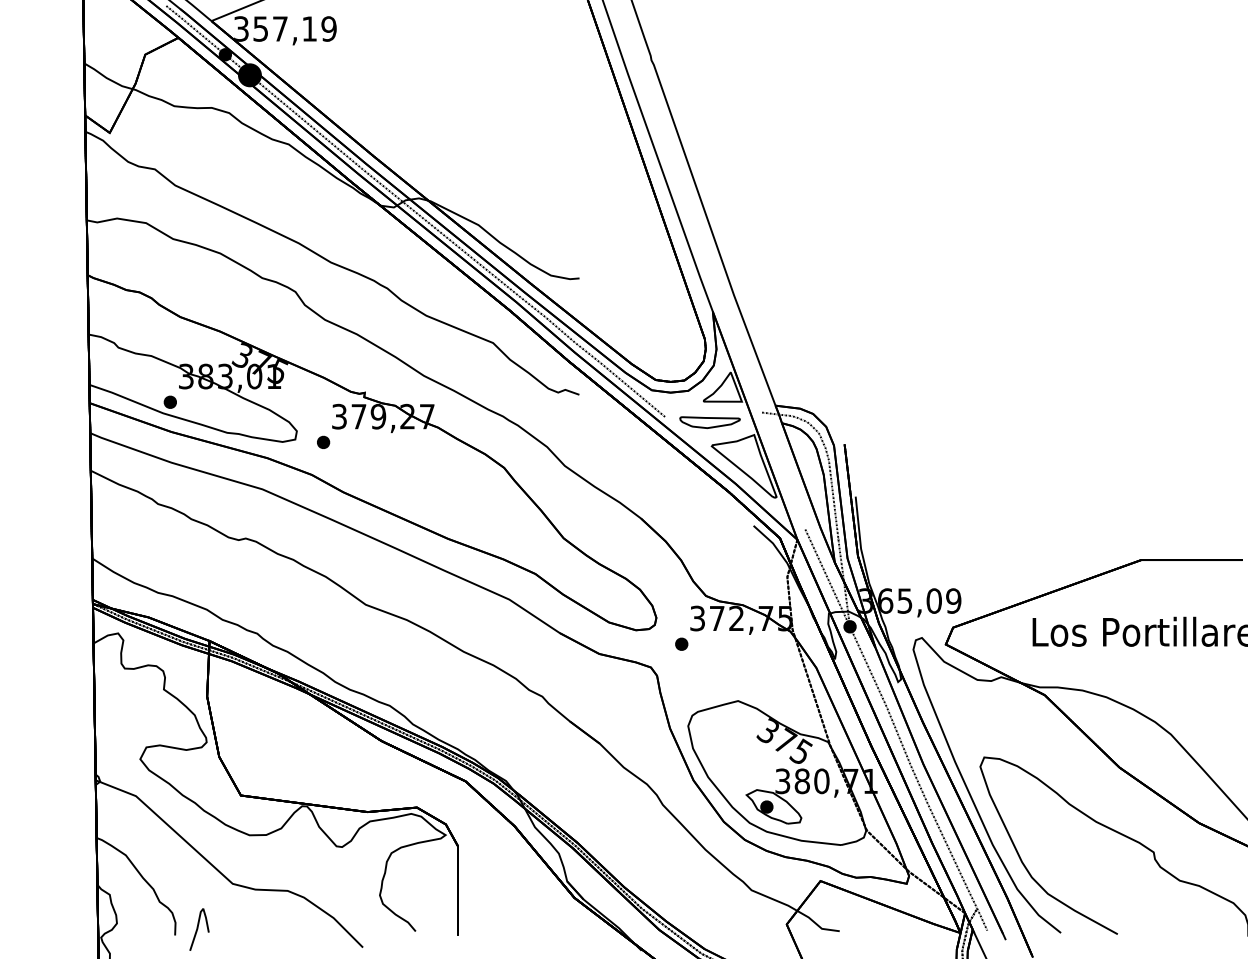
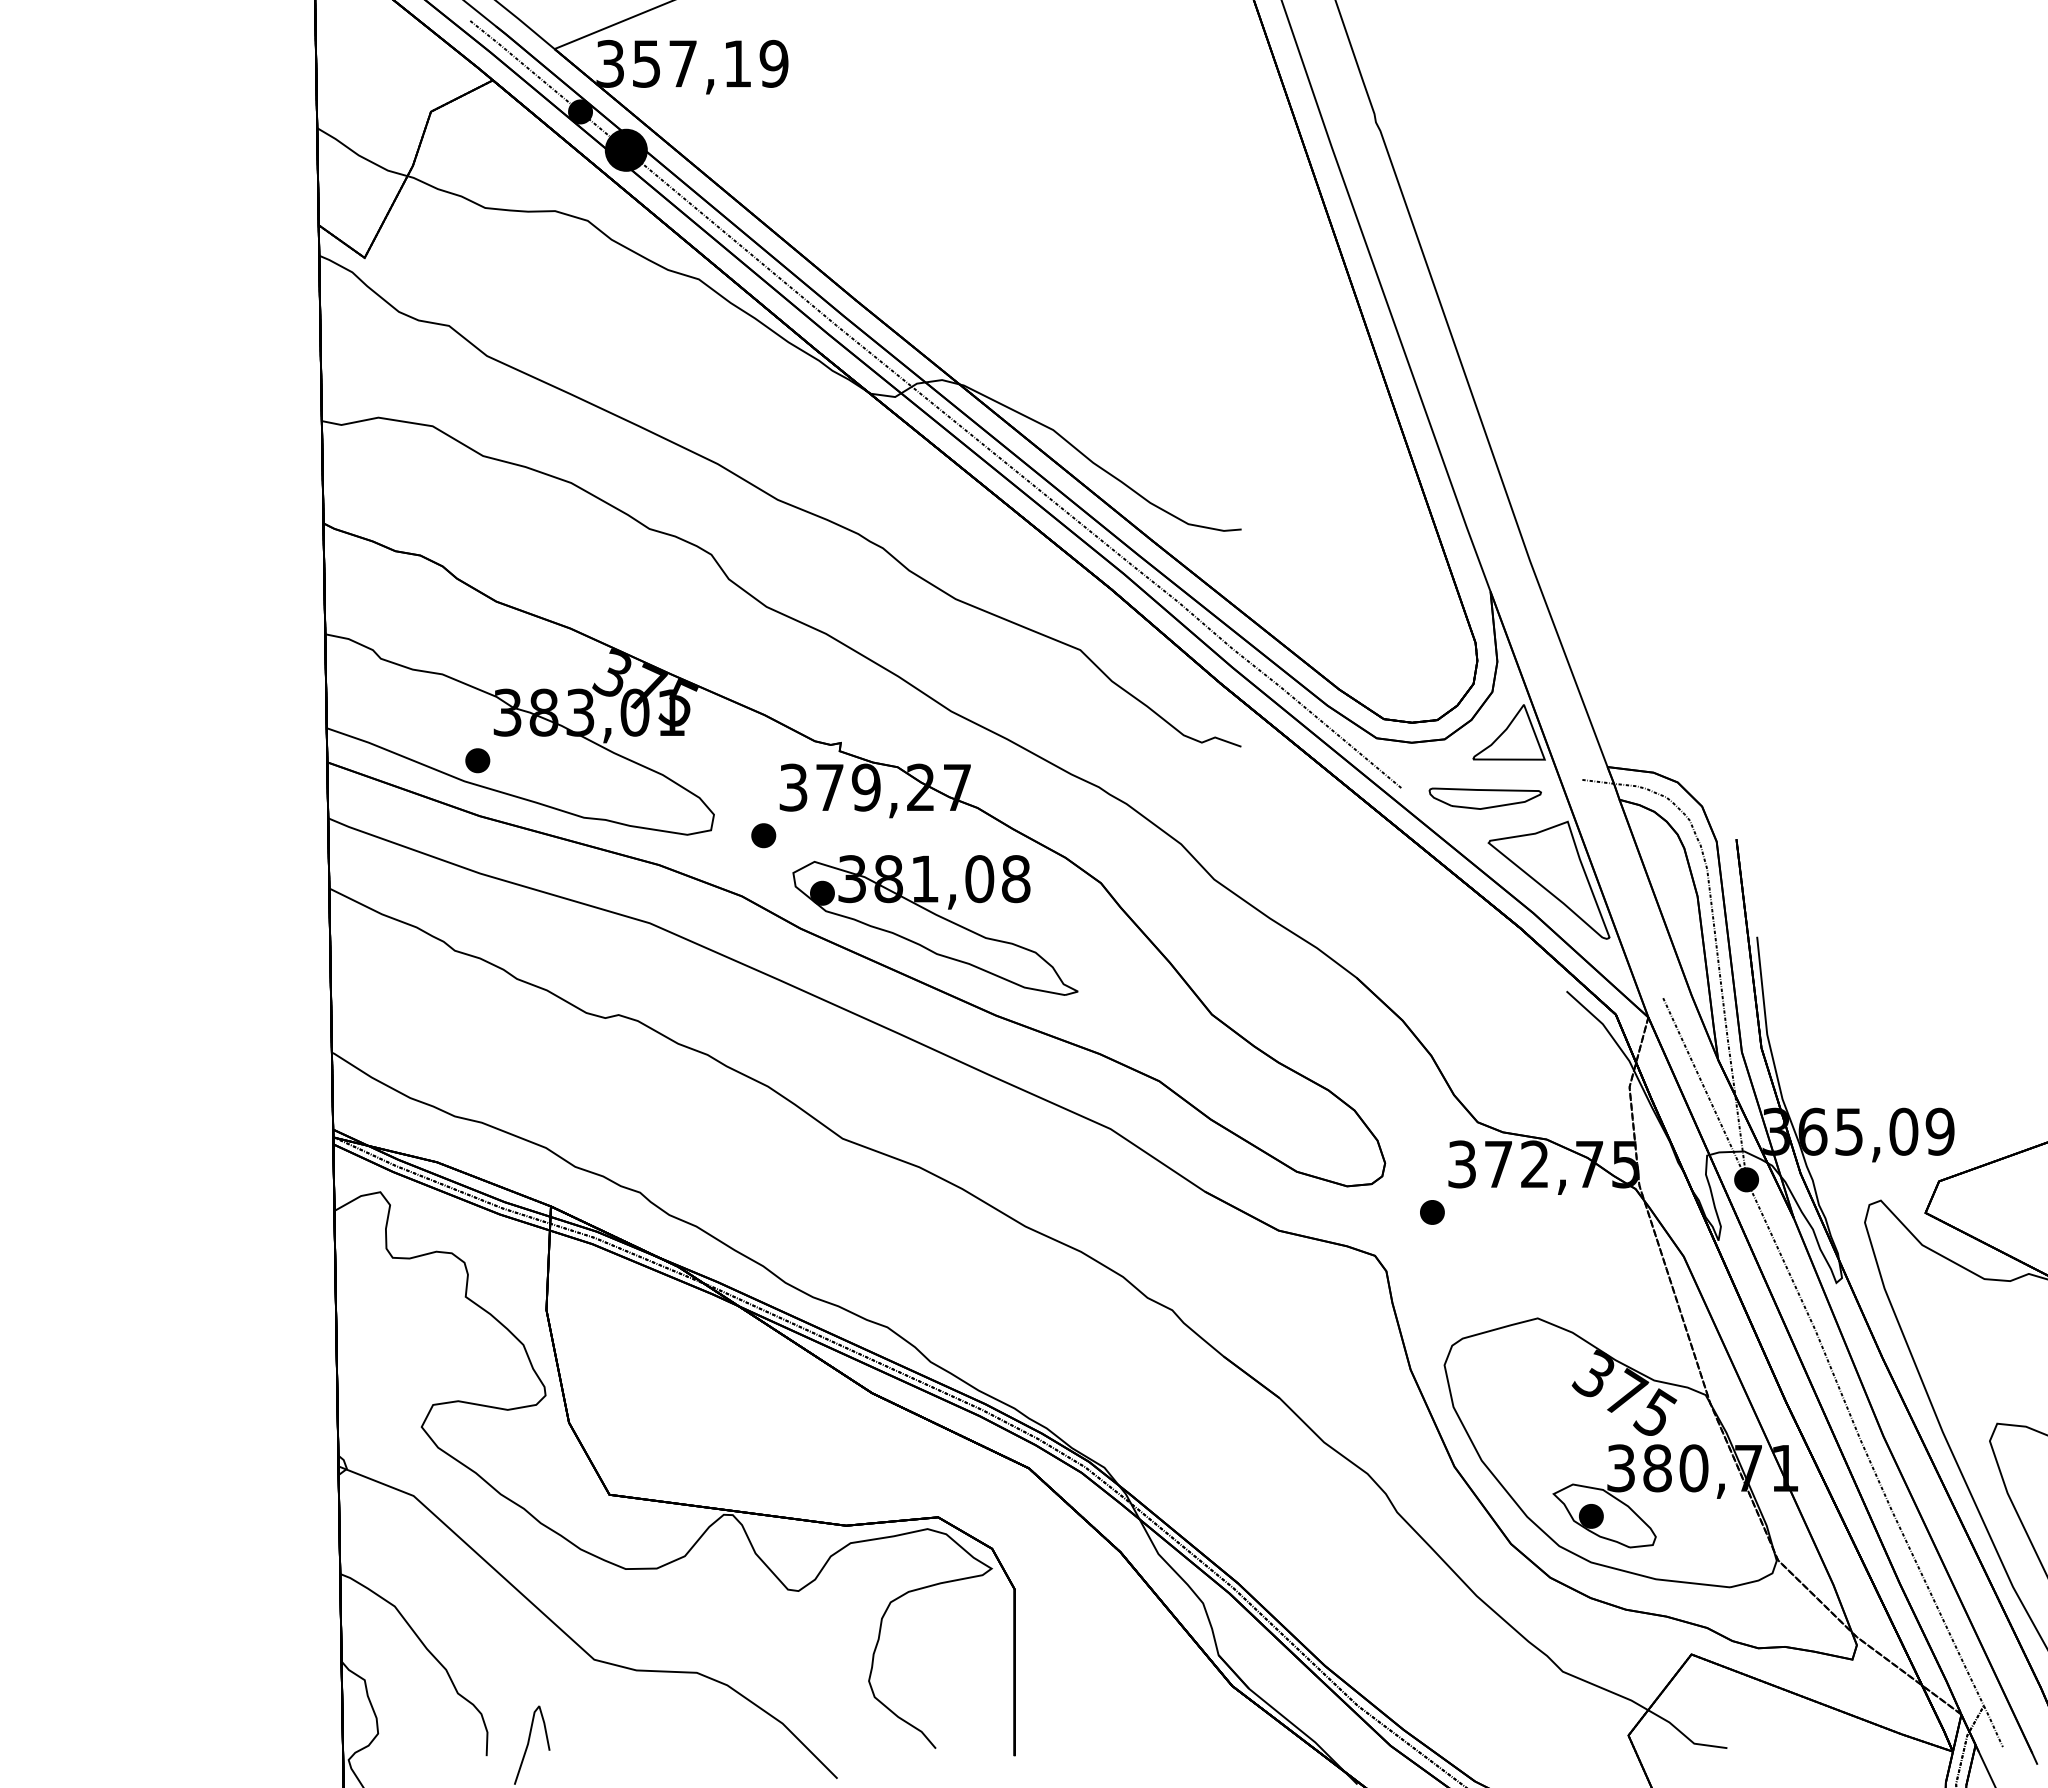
part: (415, 490) -> (935, 925), added

